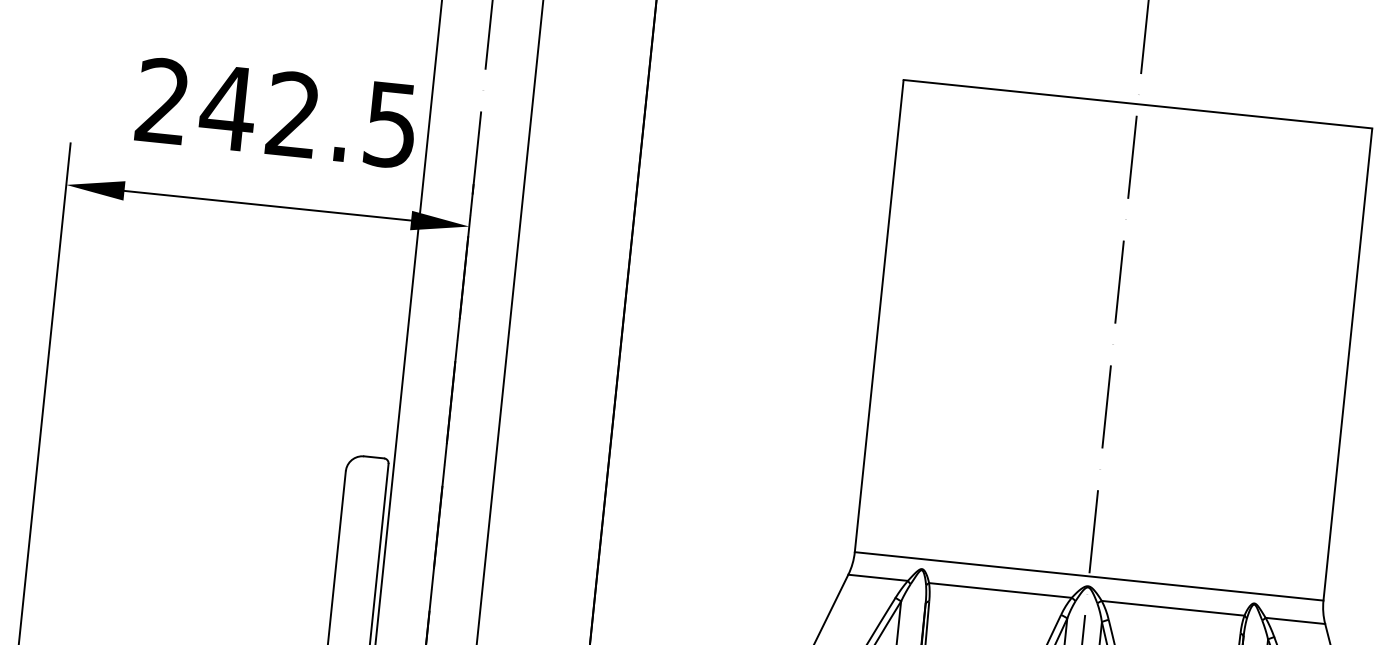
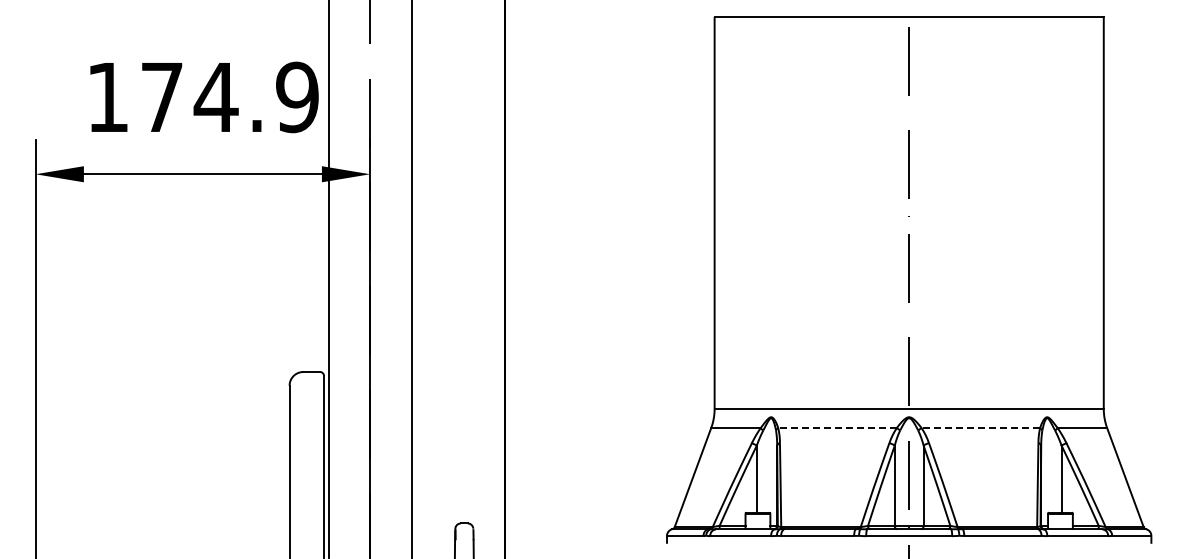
text: (276, 113) -> (202, 97), 242.5 -> 174.9
line: (1000, 590) -> (837, 428), solid -> dashed
line: (1172, 608) -> (980, 428), solid -> dashed

